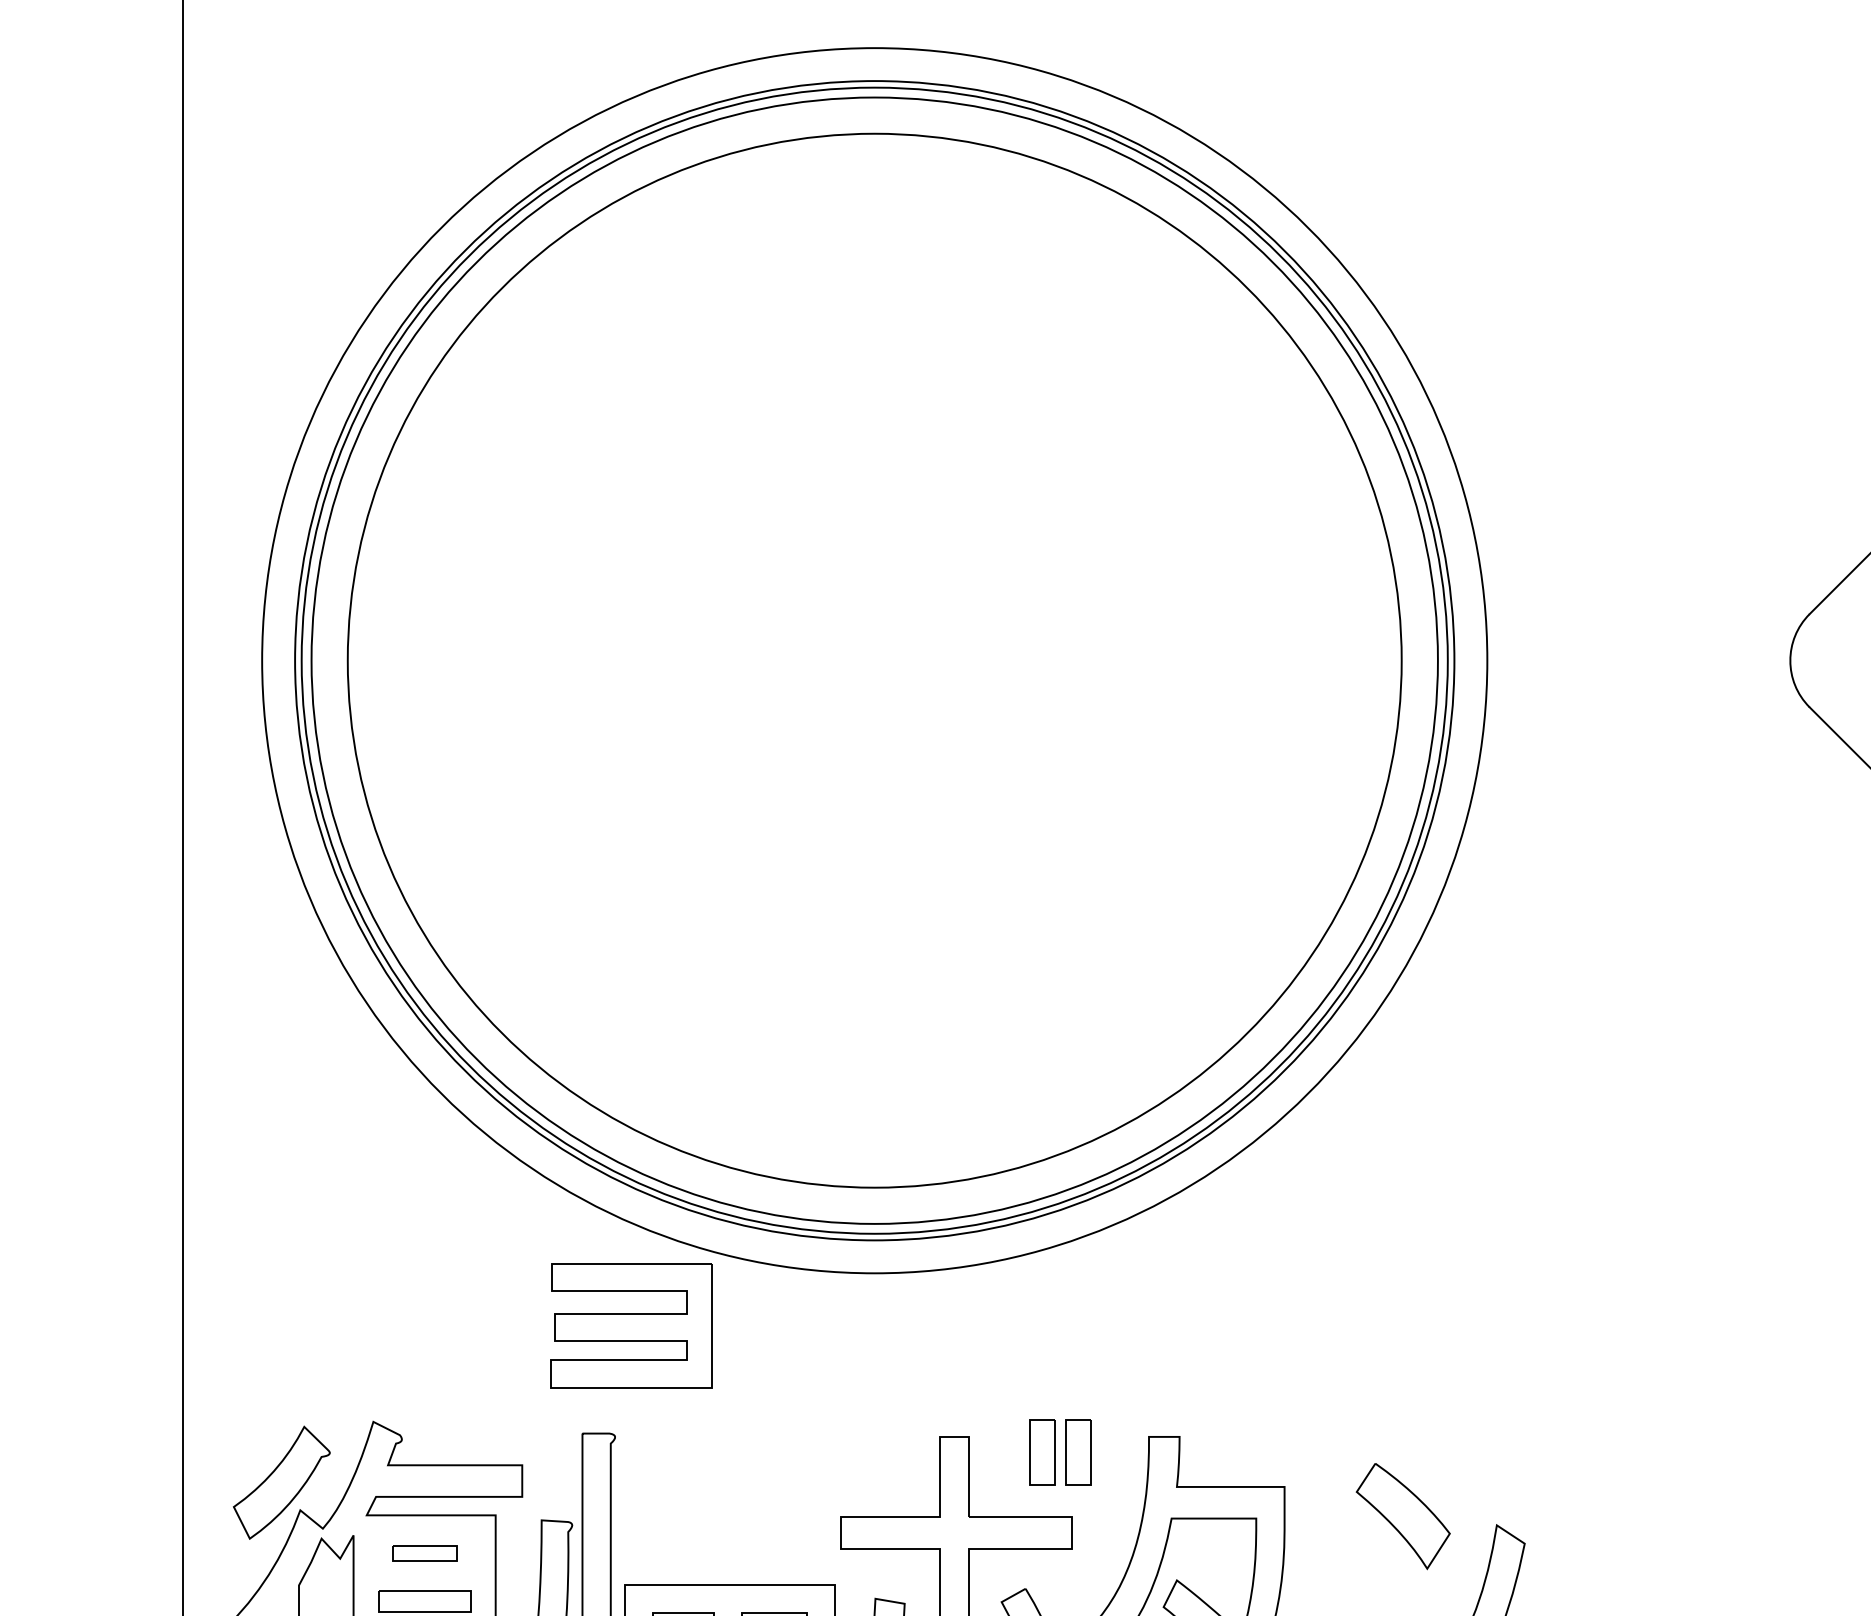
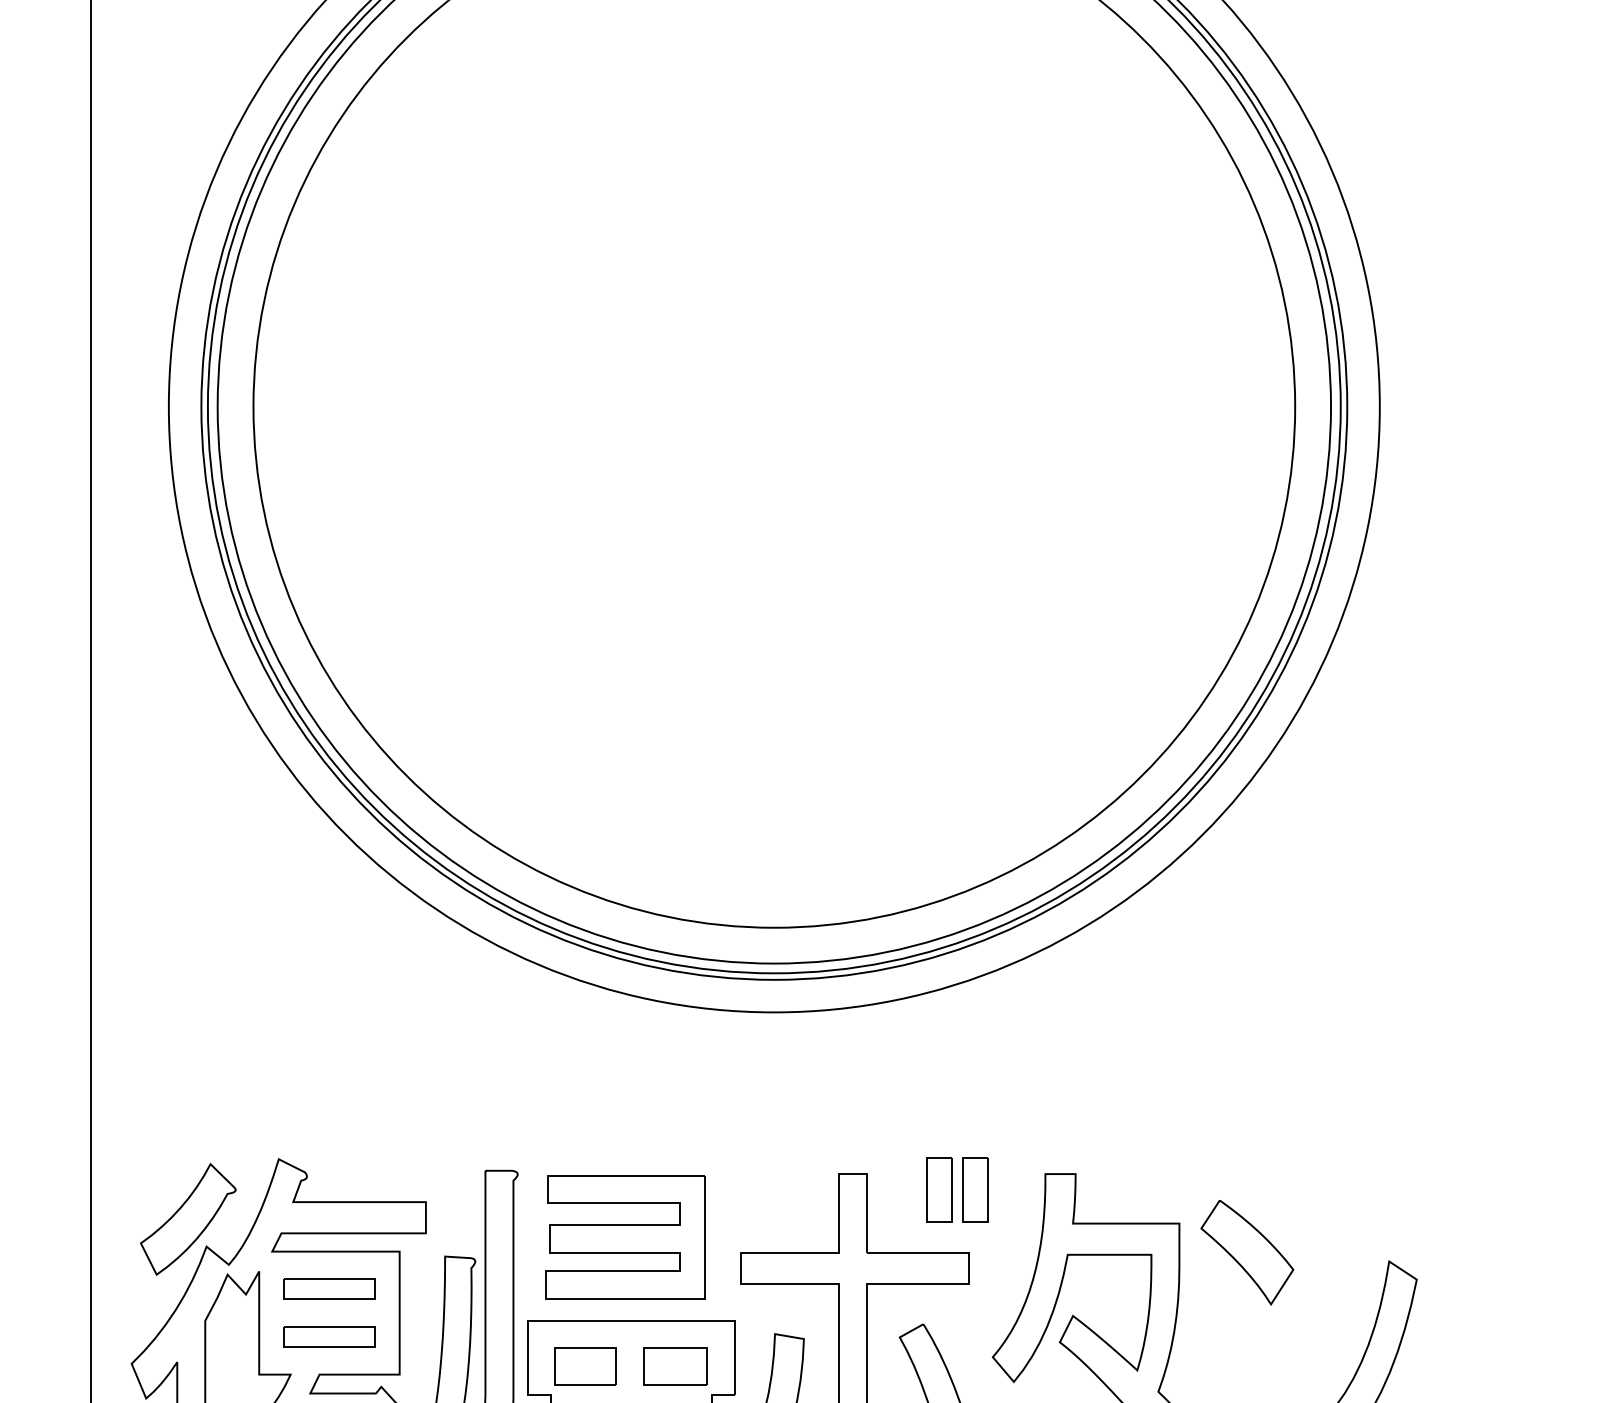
part: (631, 1325) -> (625, 1236), moved
part: (1402, 1516) -> (1246, 1252), moved
part: (424, 1553) -> (329, 1289), size x1.43

